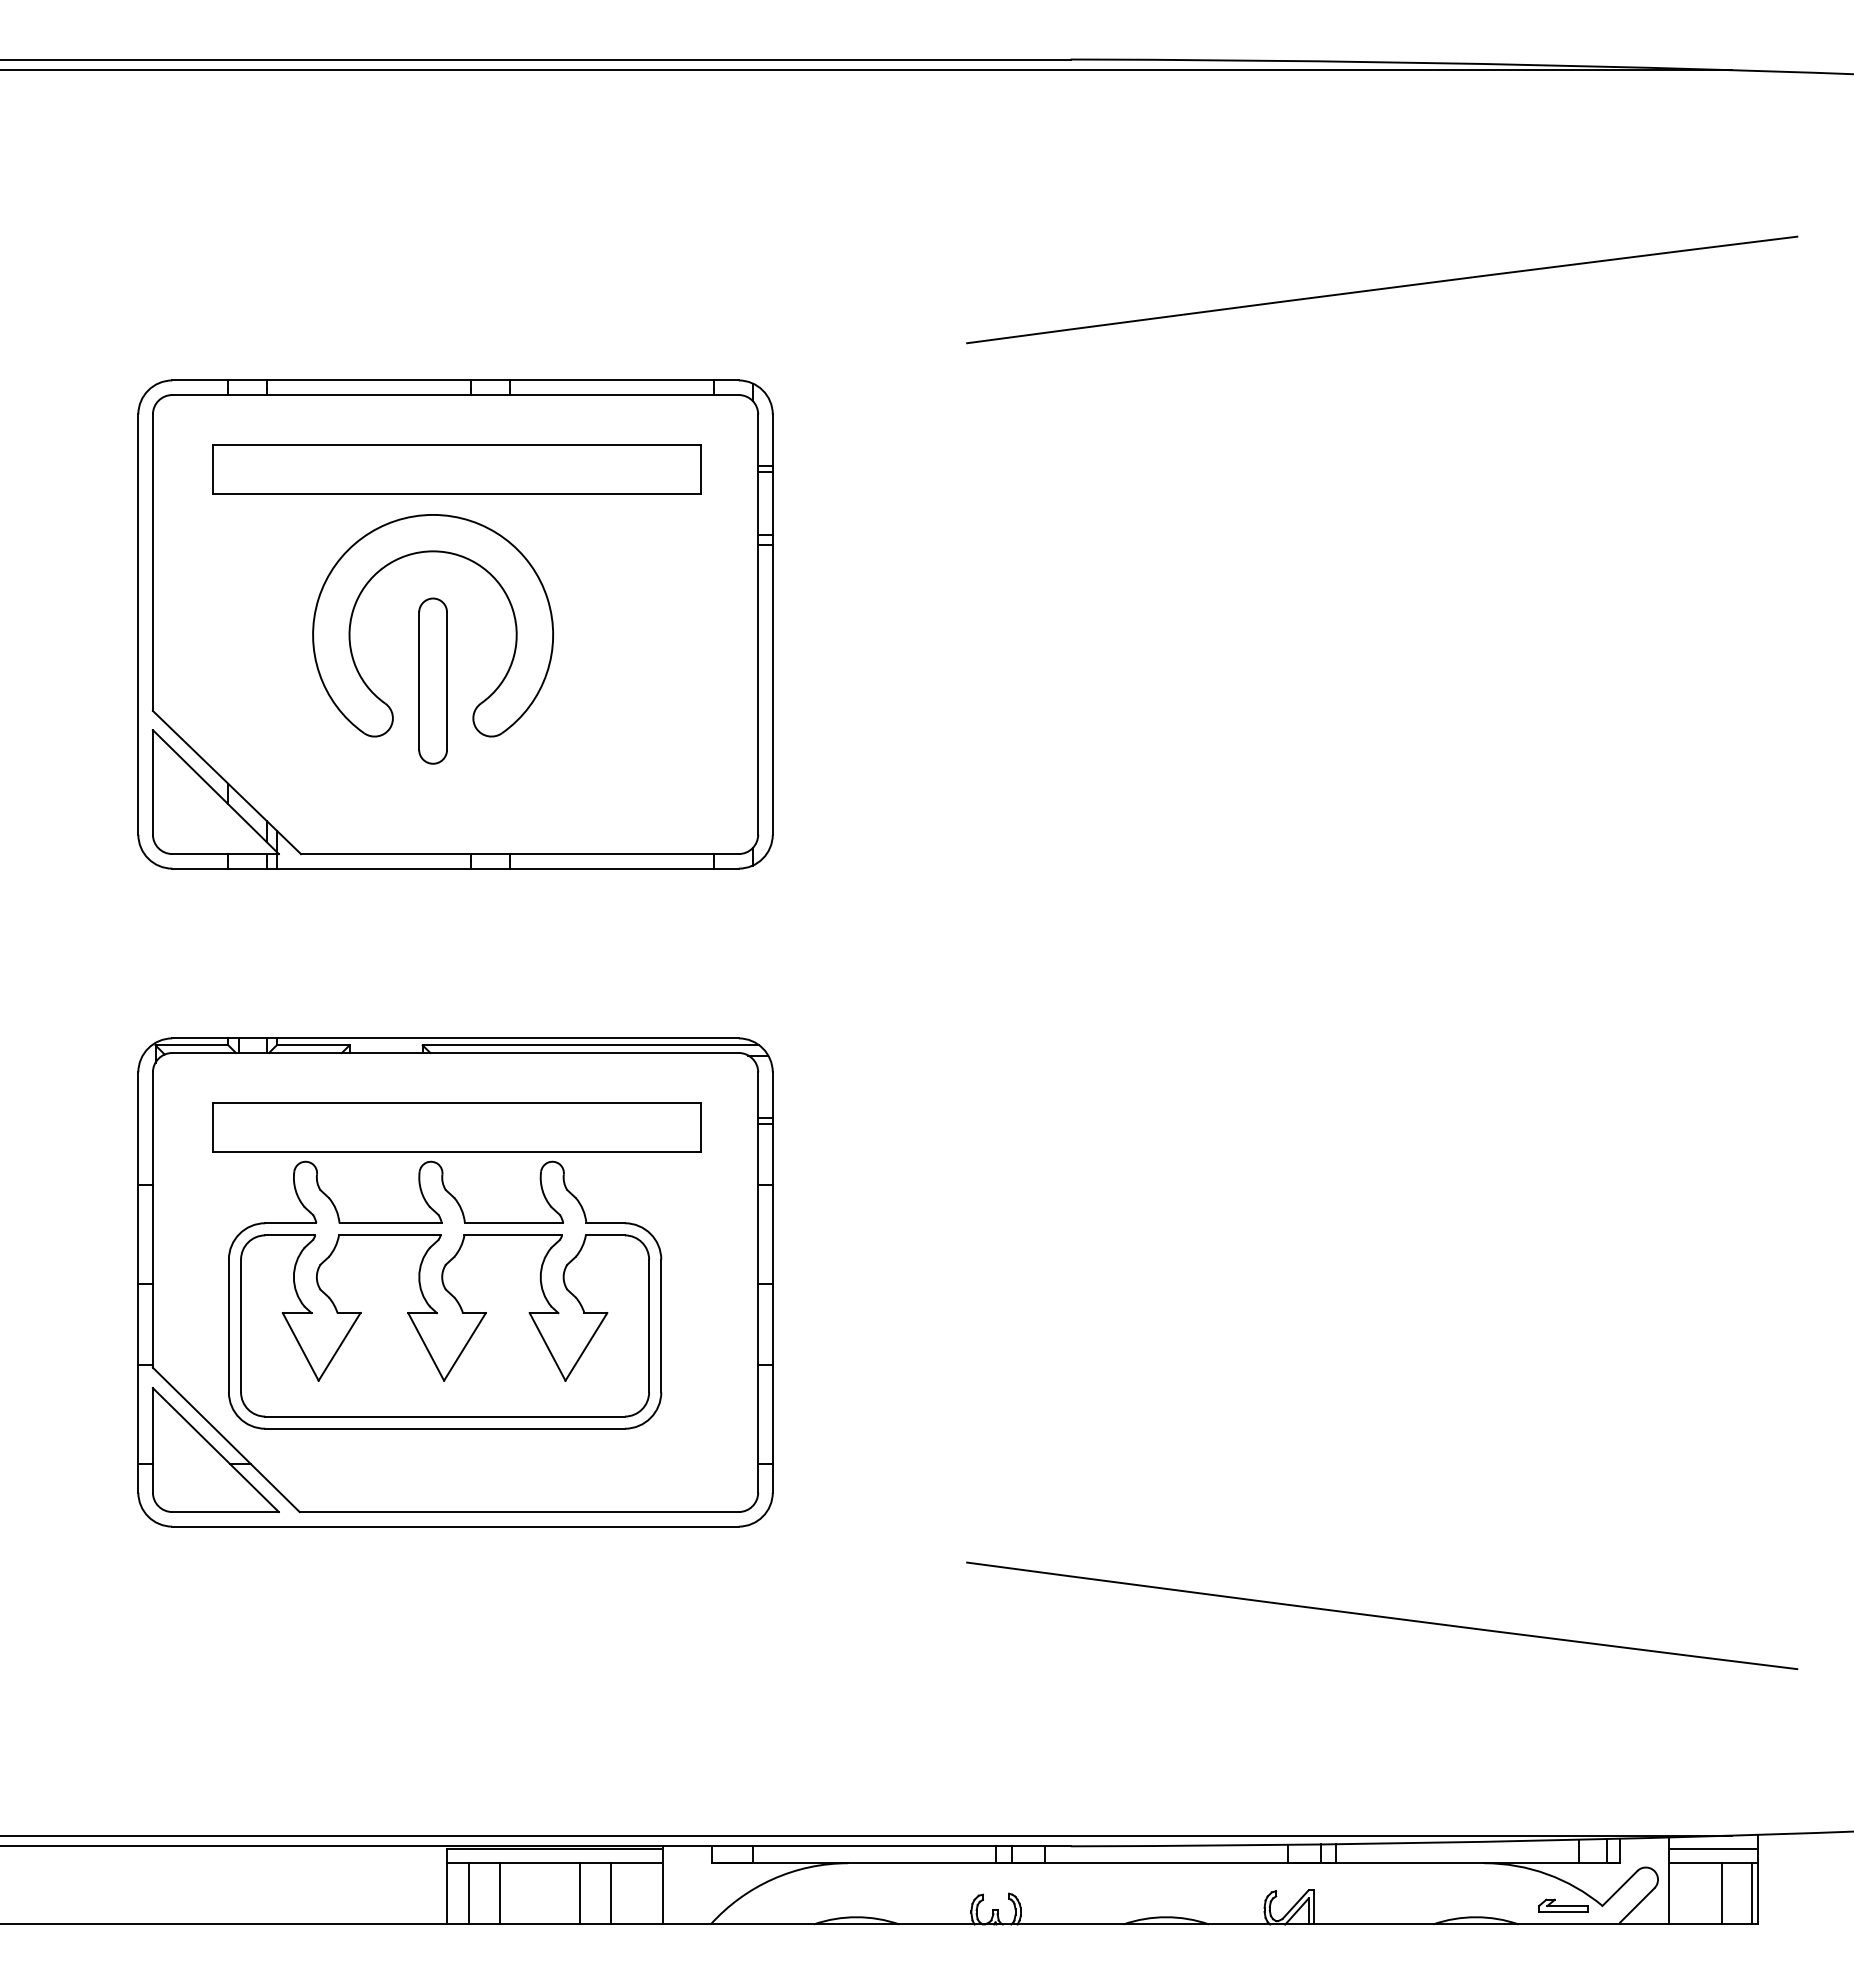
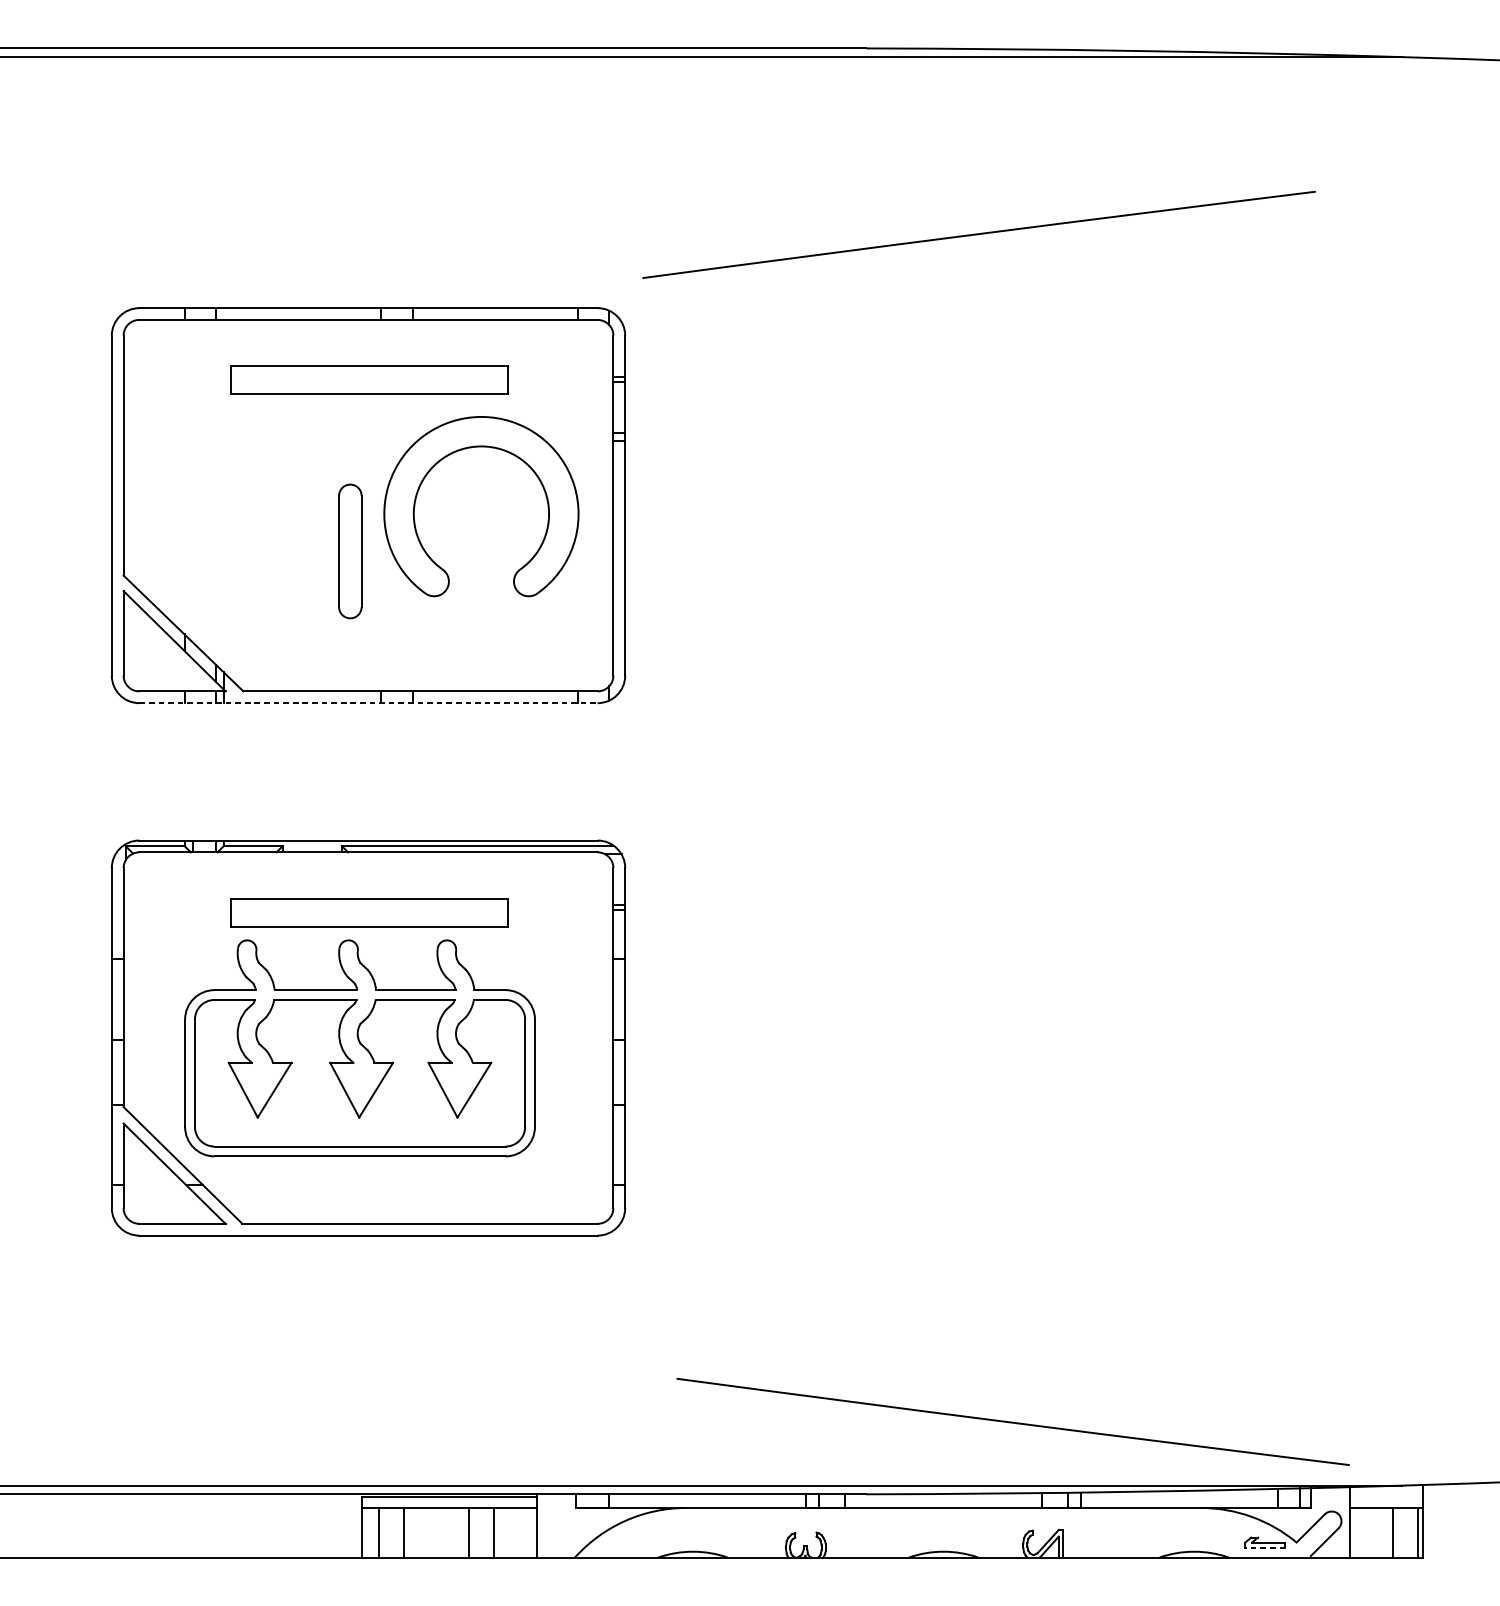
arc: (1382, 289) -> (979, 234), moved
part: (456, 469) -> (369, 380), size x0.7
part: (444, 553) -> (490, 448), moved
line: (456, 868) -> (369, 703), solid -> dashed
part: (456, 1127) -> (369, 912), size x0.7
arc: (1381, 1615) -> (1012, 1421), moved
line: (1713, 1849) -> (1386, 1496), removed
line: (1563, 1912) -> (1265, 1547), solid -> dashed

